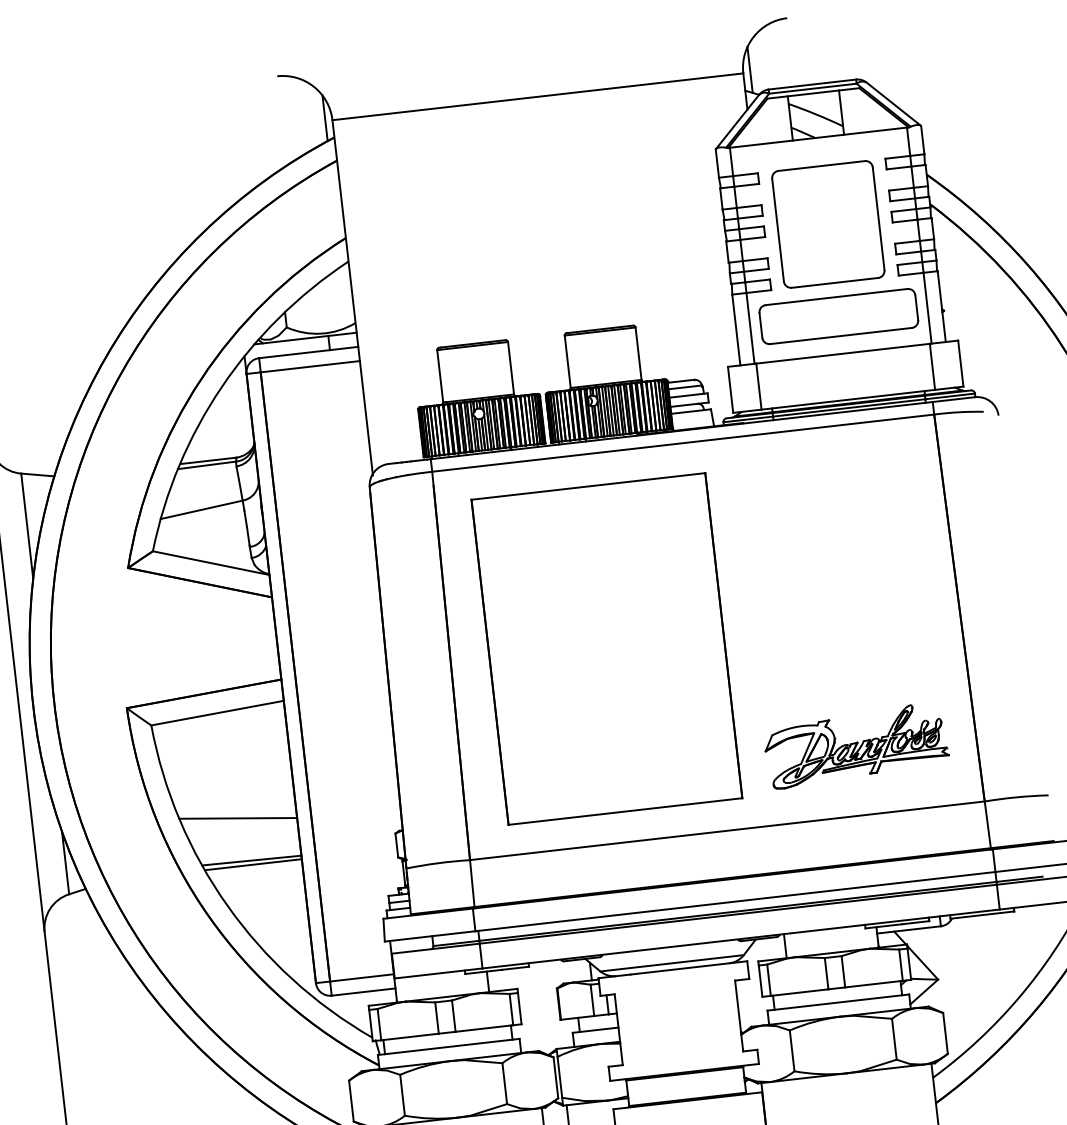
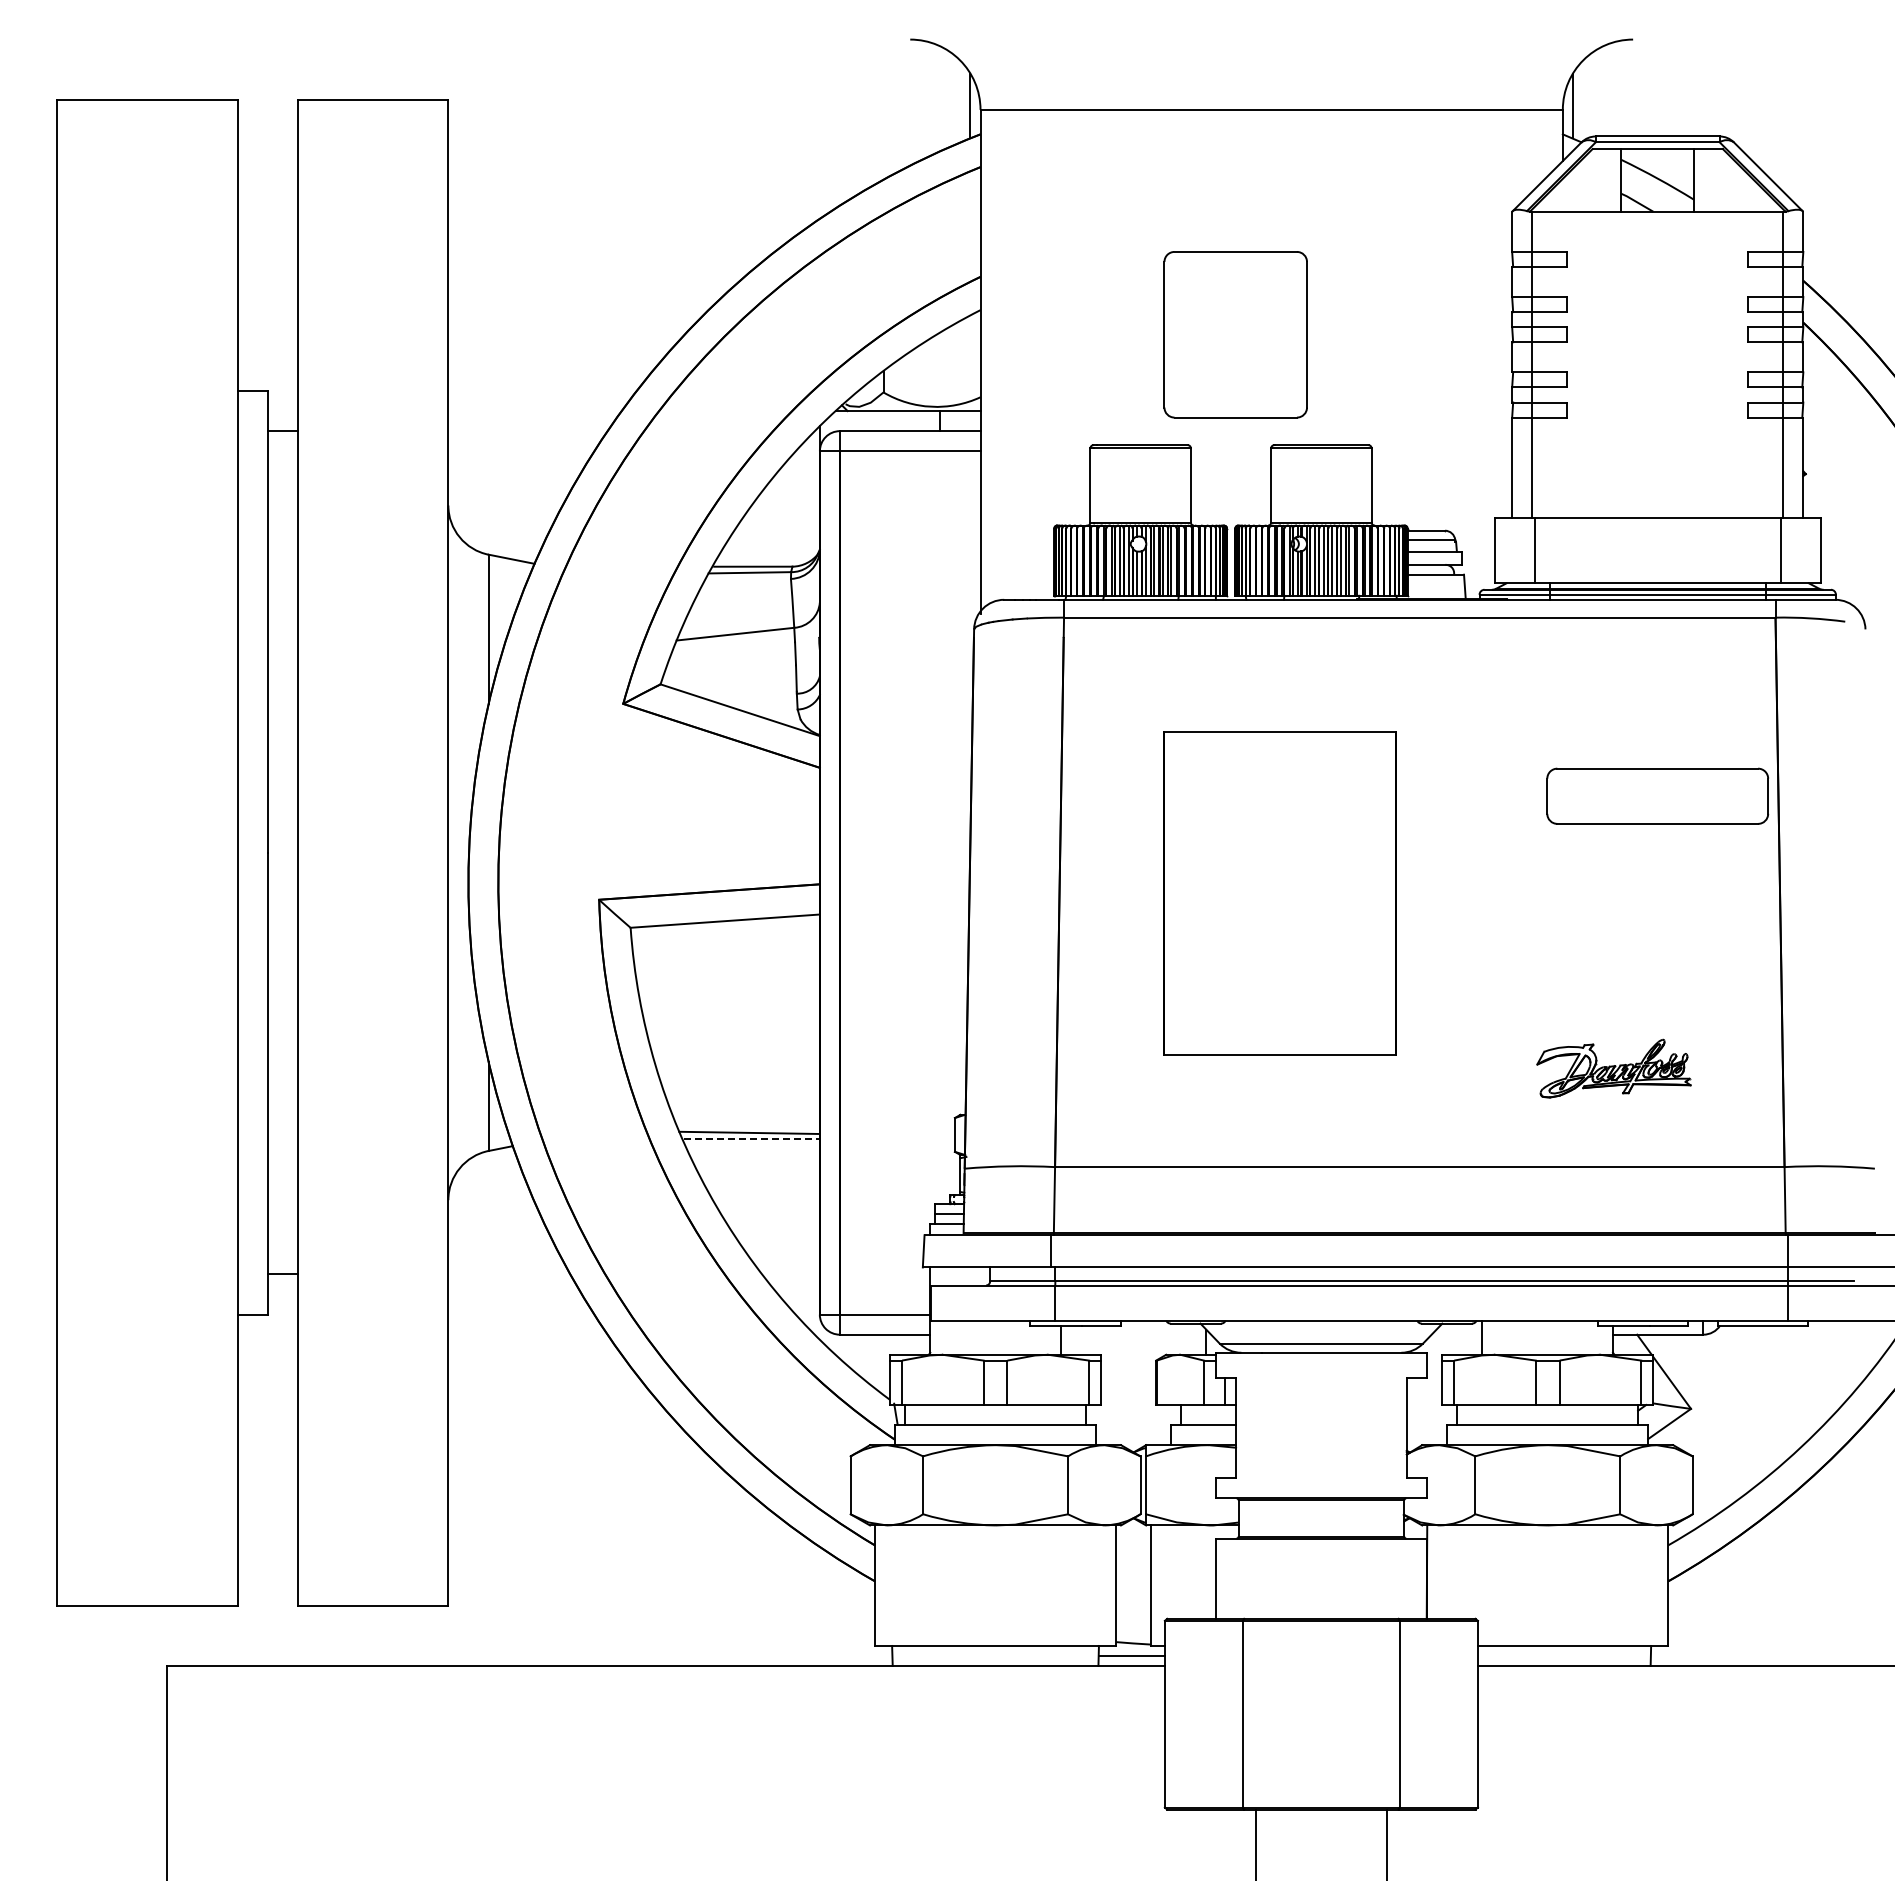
part: (828, 224) -> (1235, 334), moved
part: (838, 316) -> (1657, 795), moved
part: (607, 648) -> (1280, 893), size x0.7
part: (856, 745) -> (1613, 1068), size x0.6
line: (237, 818) -> (736, 1071), removed
line: (254, 864) -> (752, 1138), solid -> dashed

